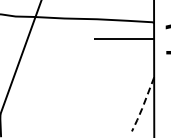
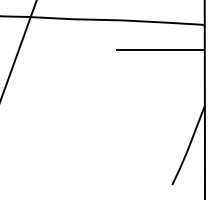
line: (143, 105) -> (189, 146), dashed -> solid

